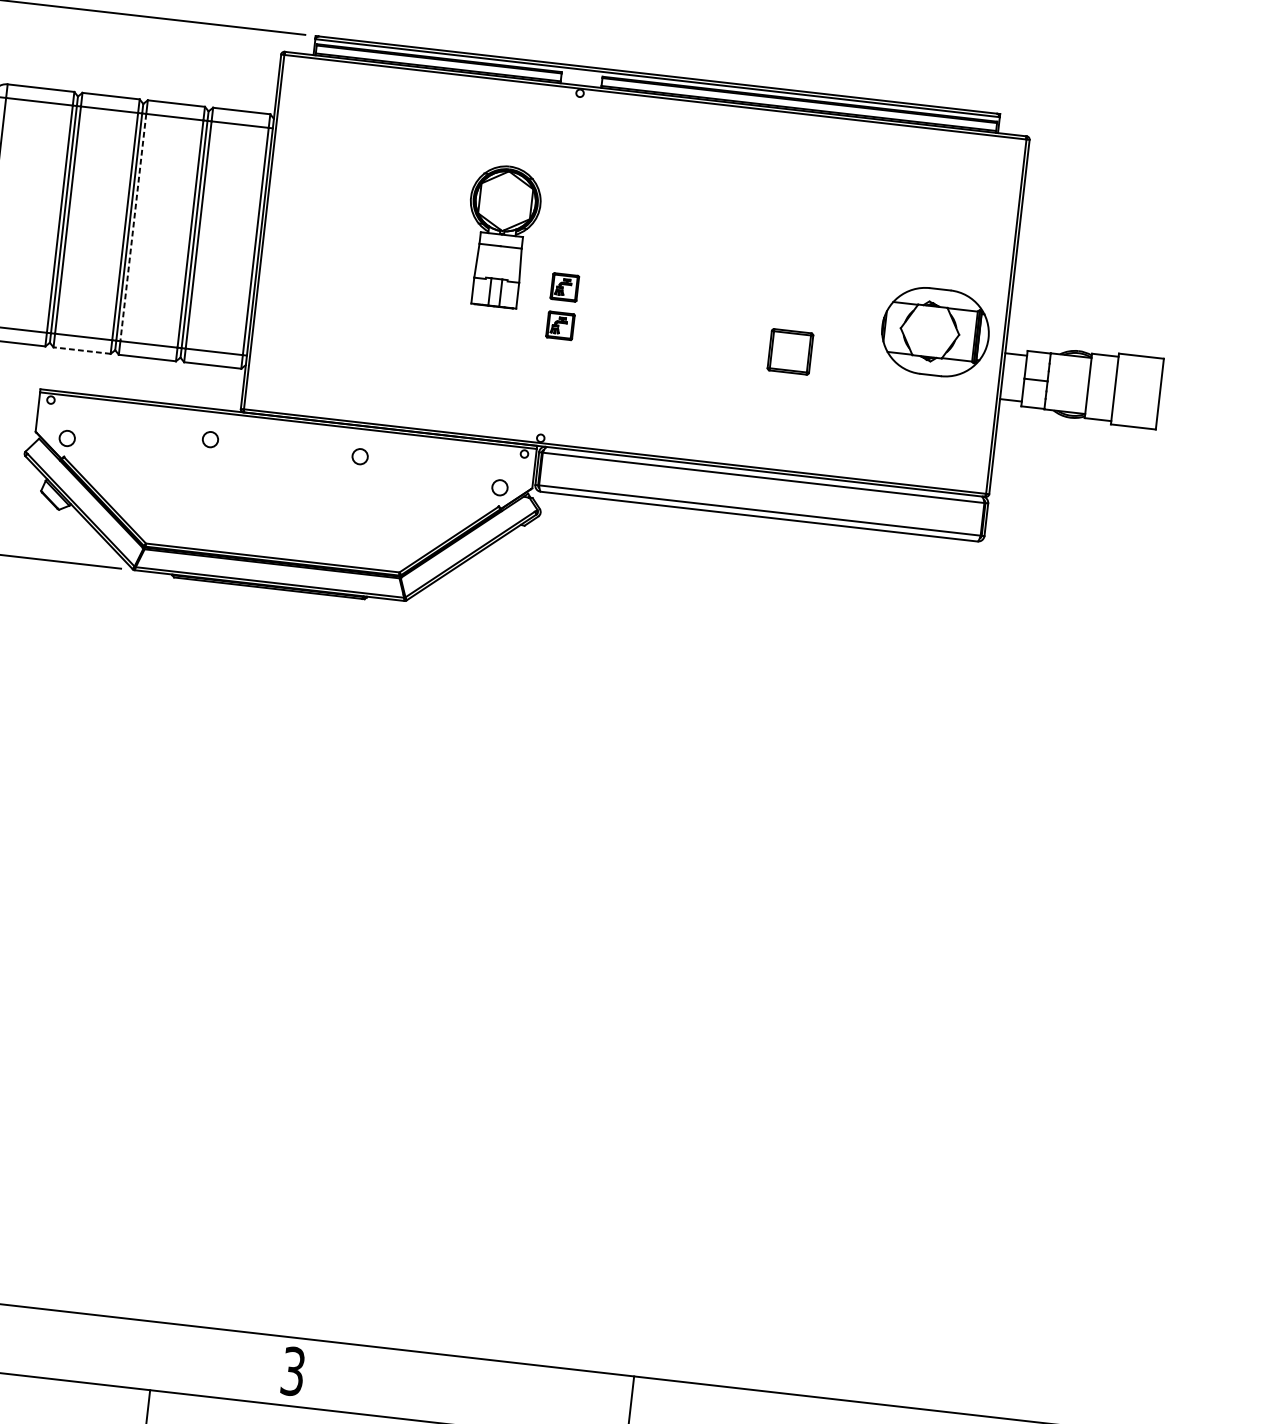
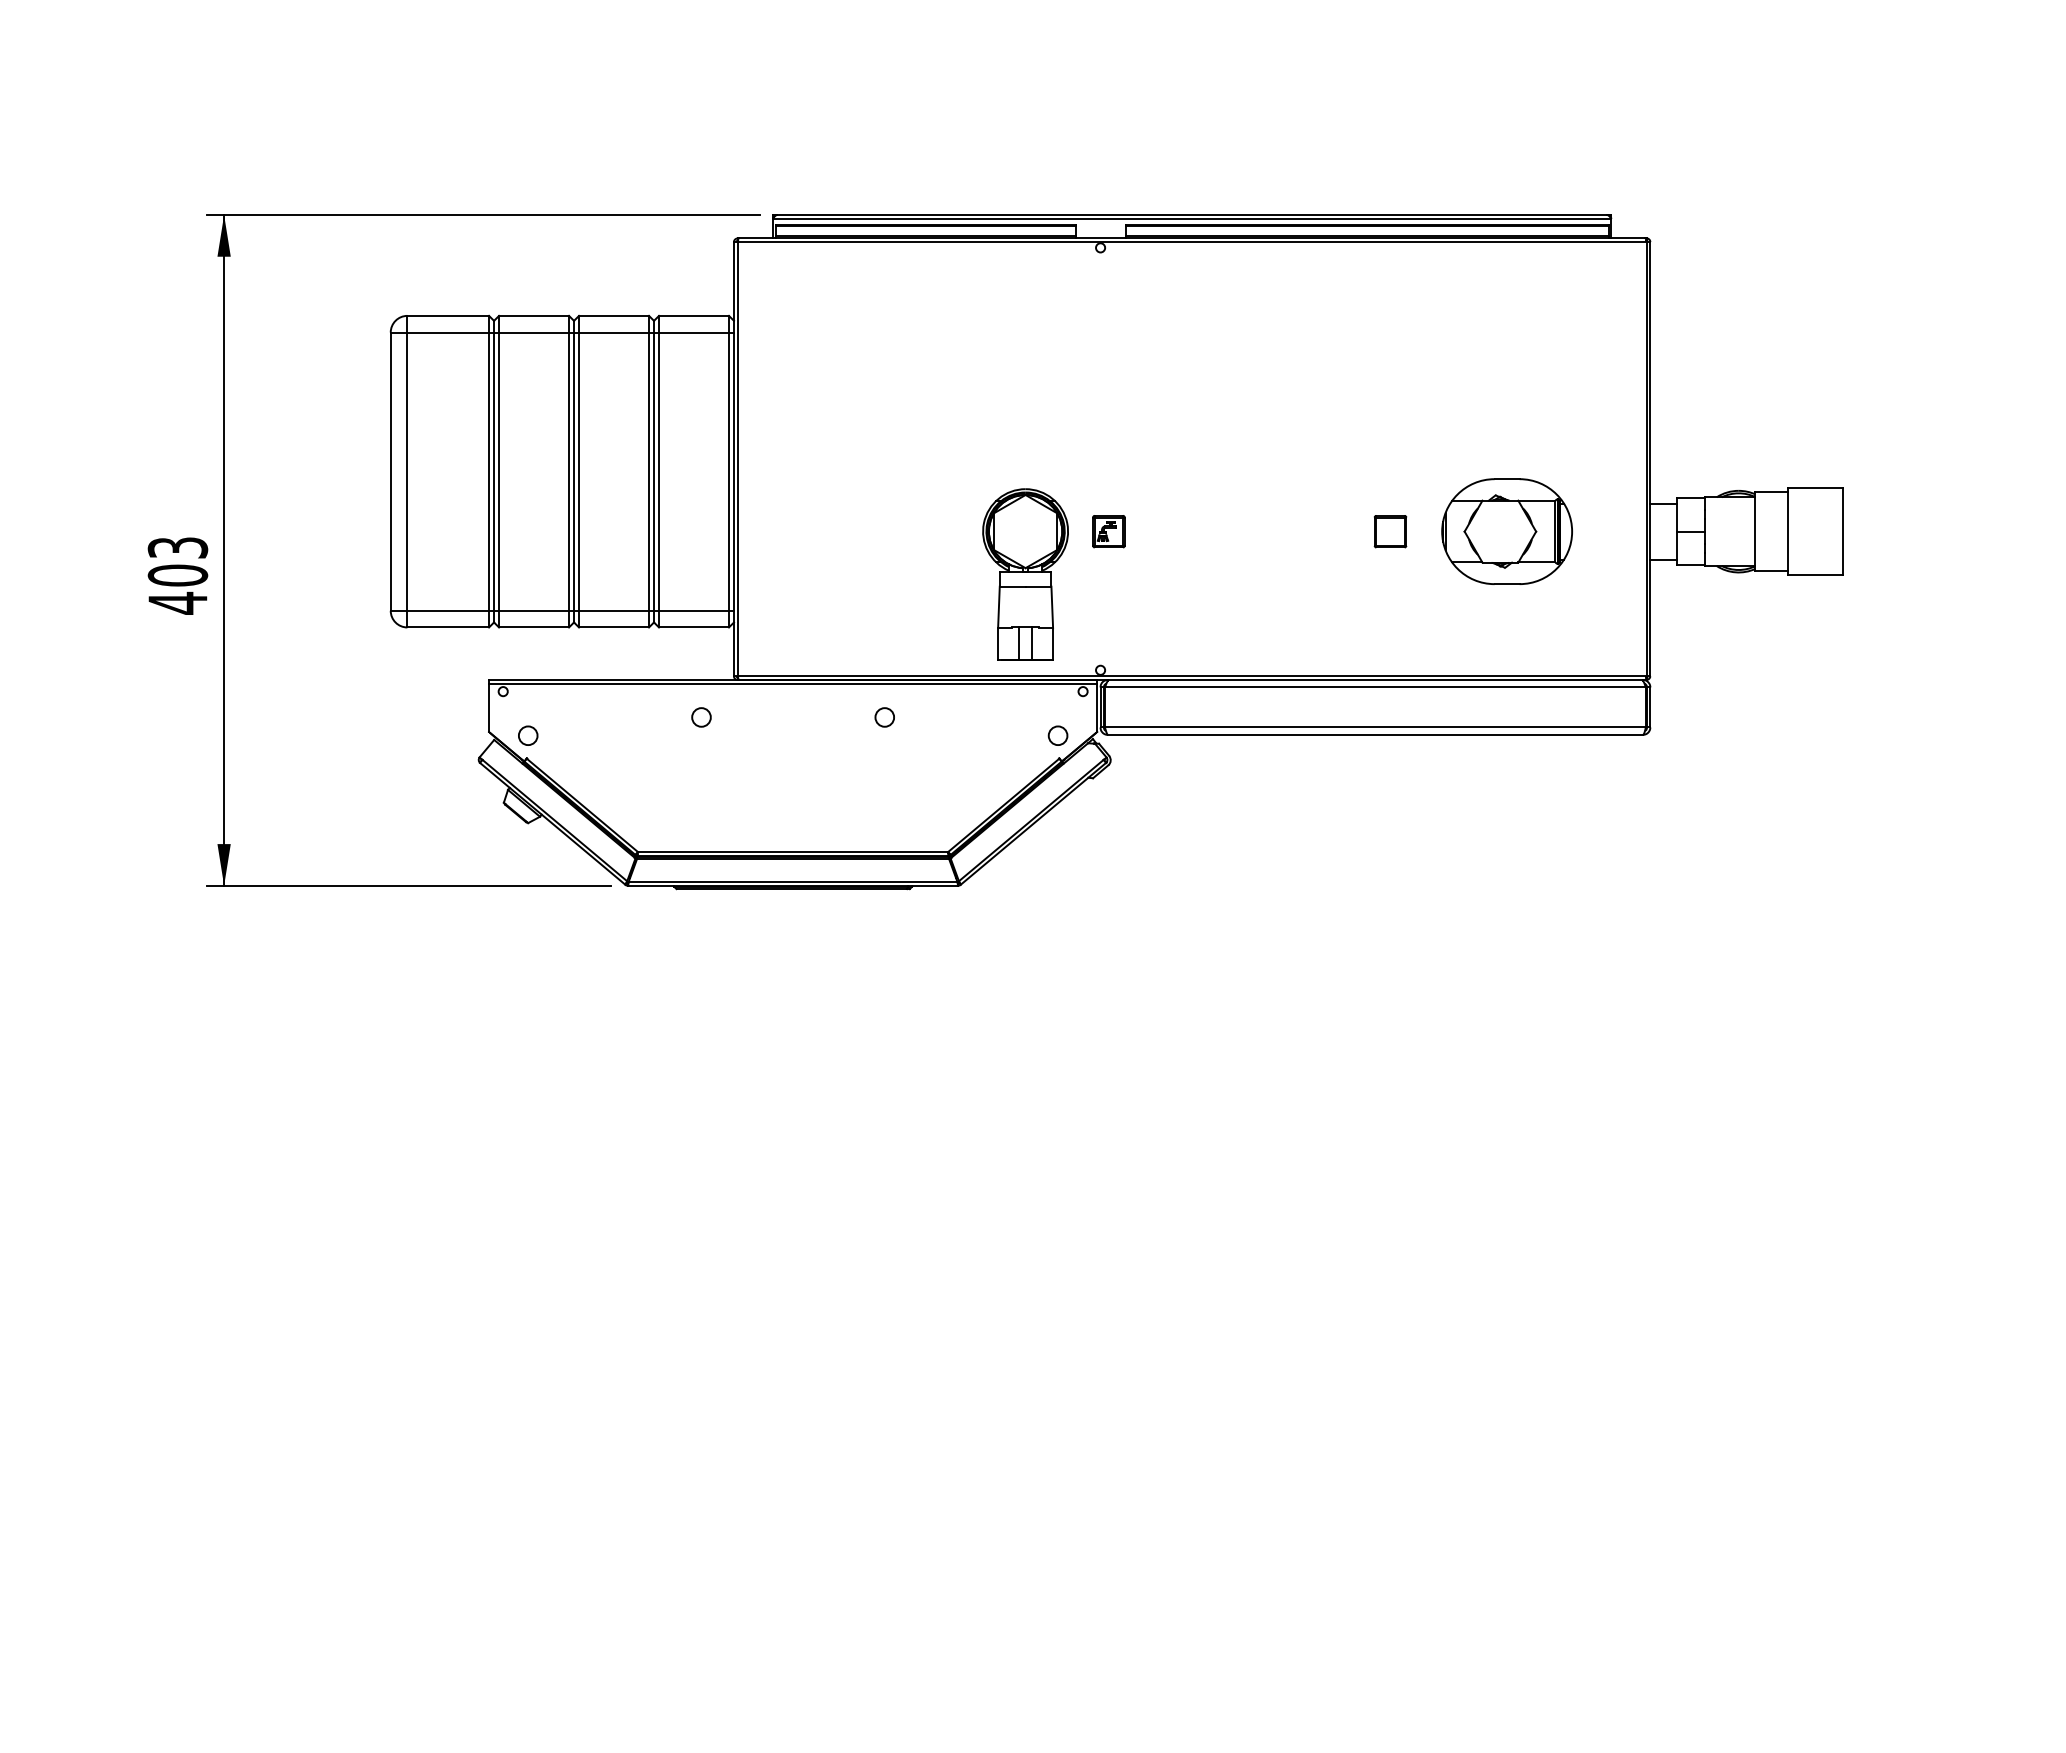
line: (133, 228) -> (579, 472), dashed -> solid
part: (501, 236) -> (1025, 574), moved
part: (564, 287) -> (1108, 484), removed
part: (934, 331) -> (1506, 531), moved
line: (82, 350) -> (534, 627), dashed -> solid
part: (790, 351) -> (1390, 531), size x0.62

